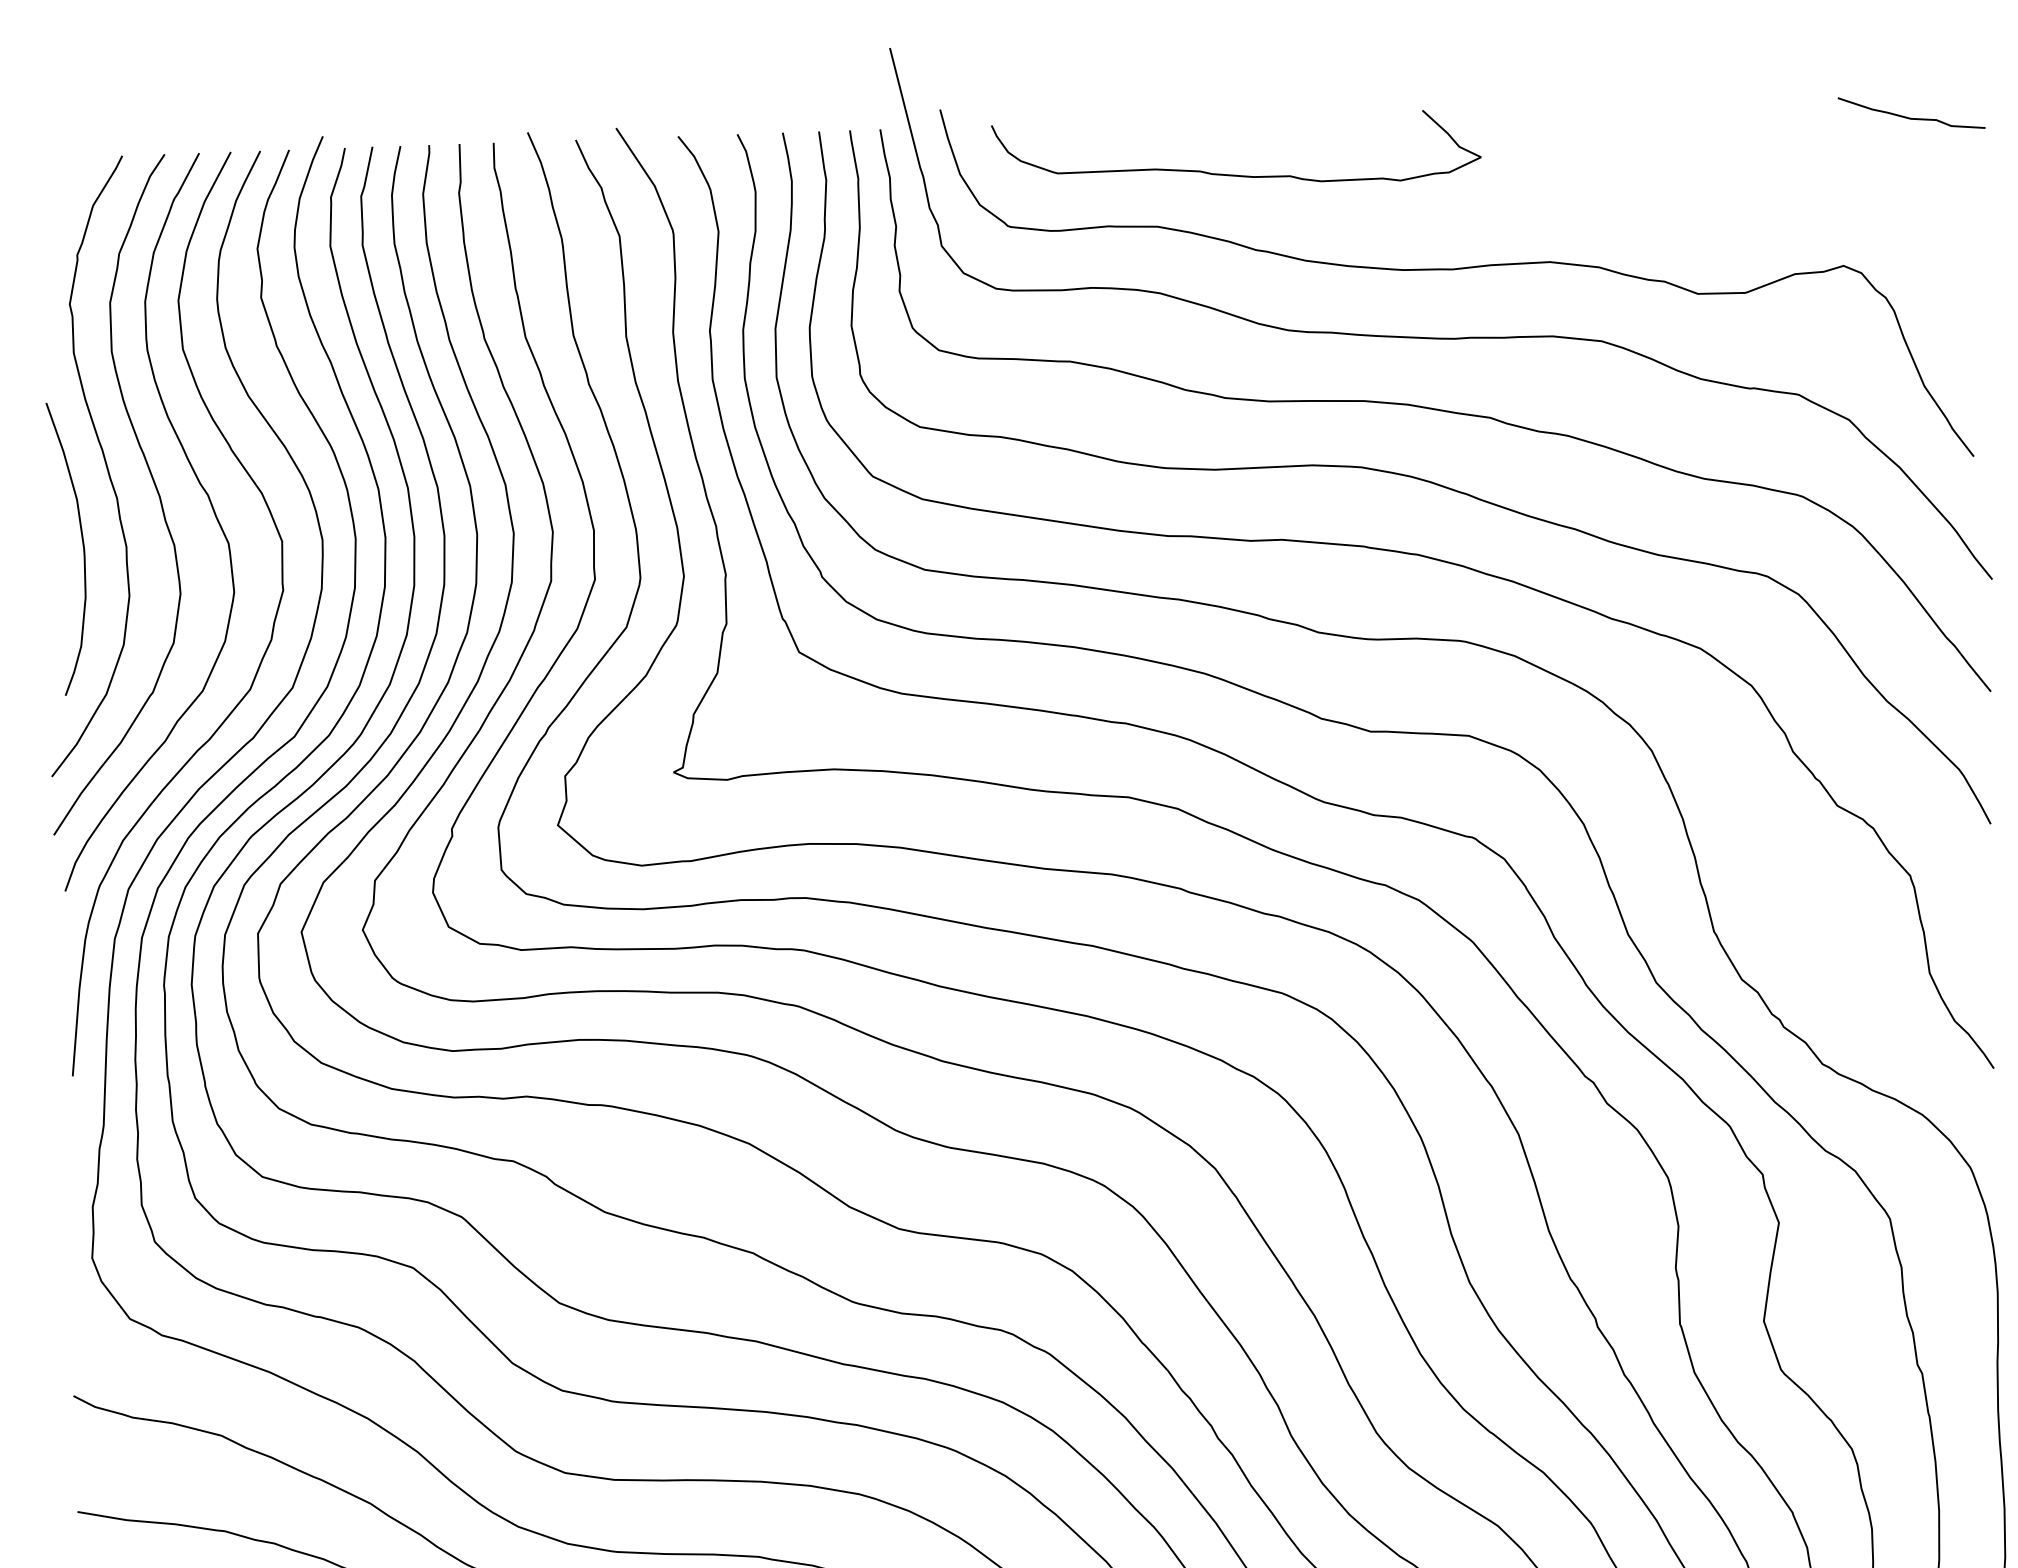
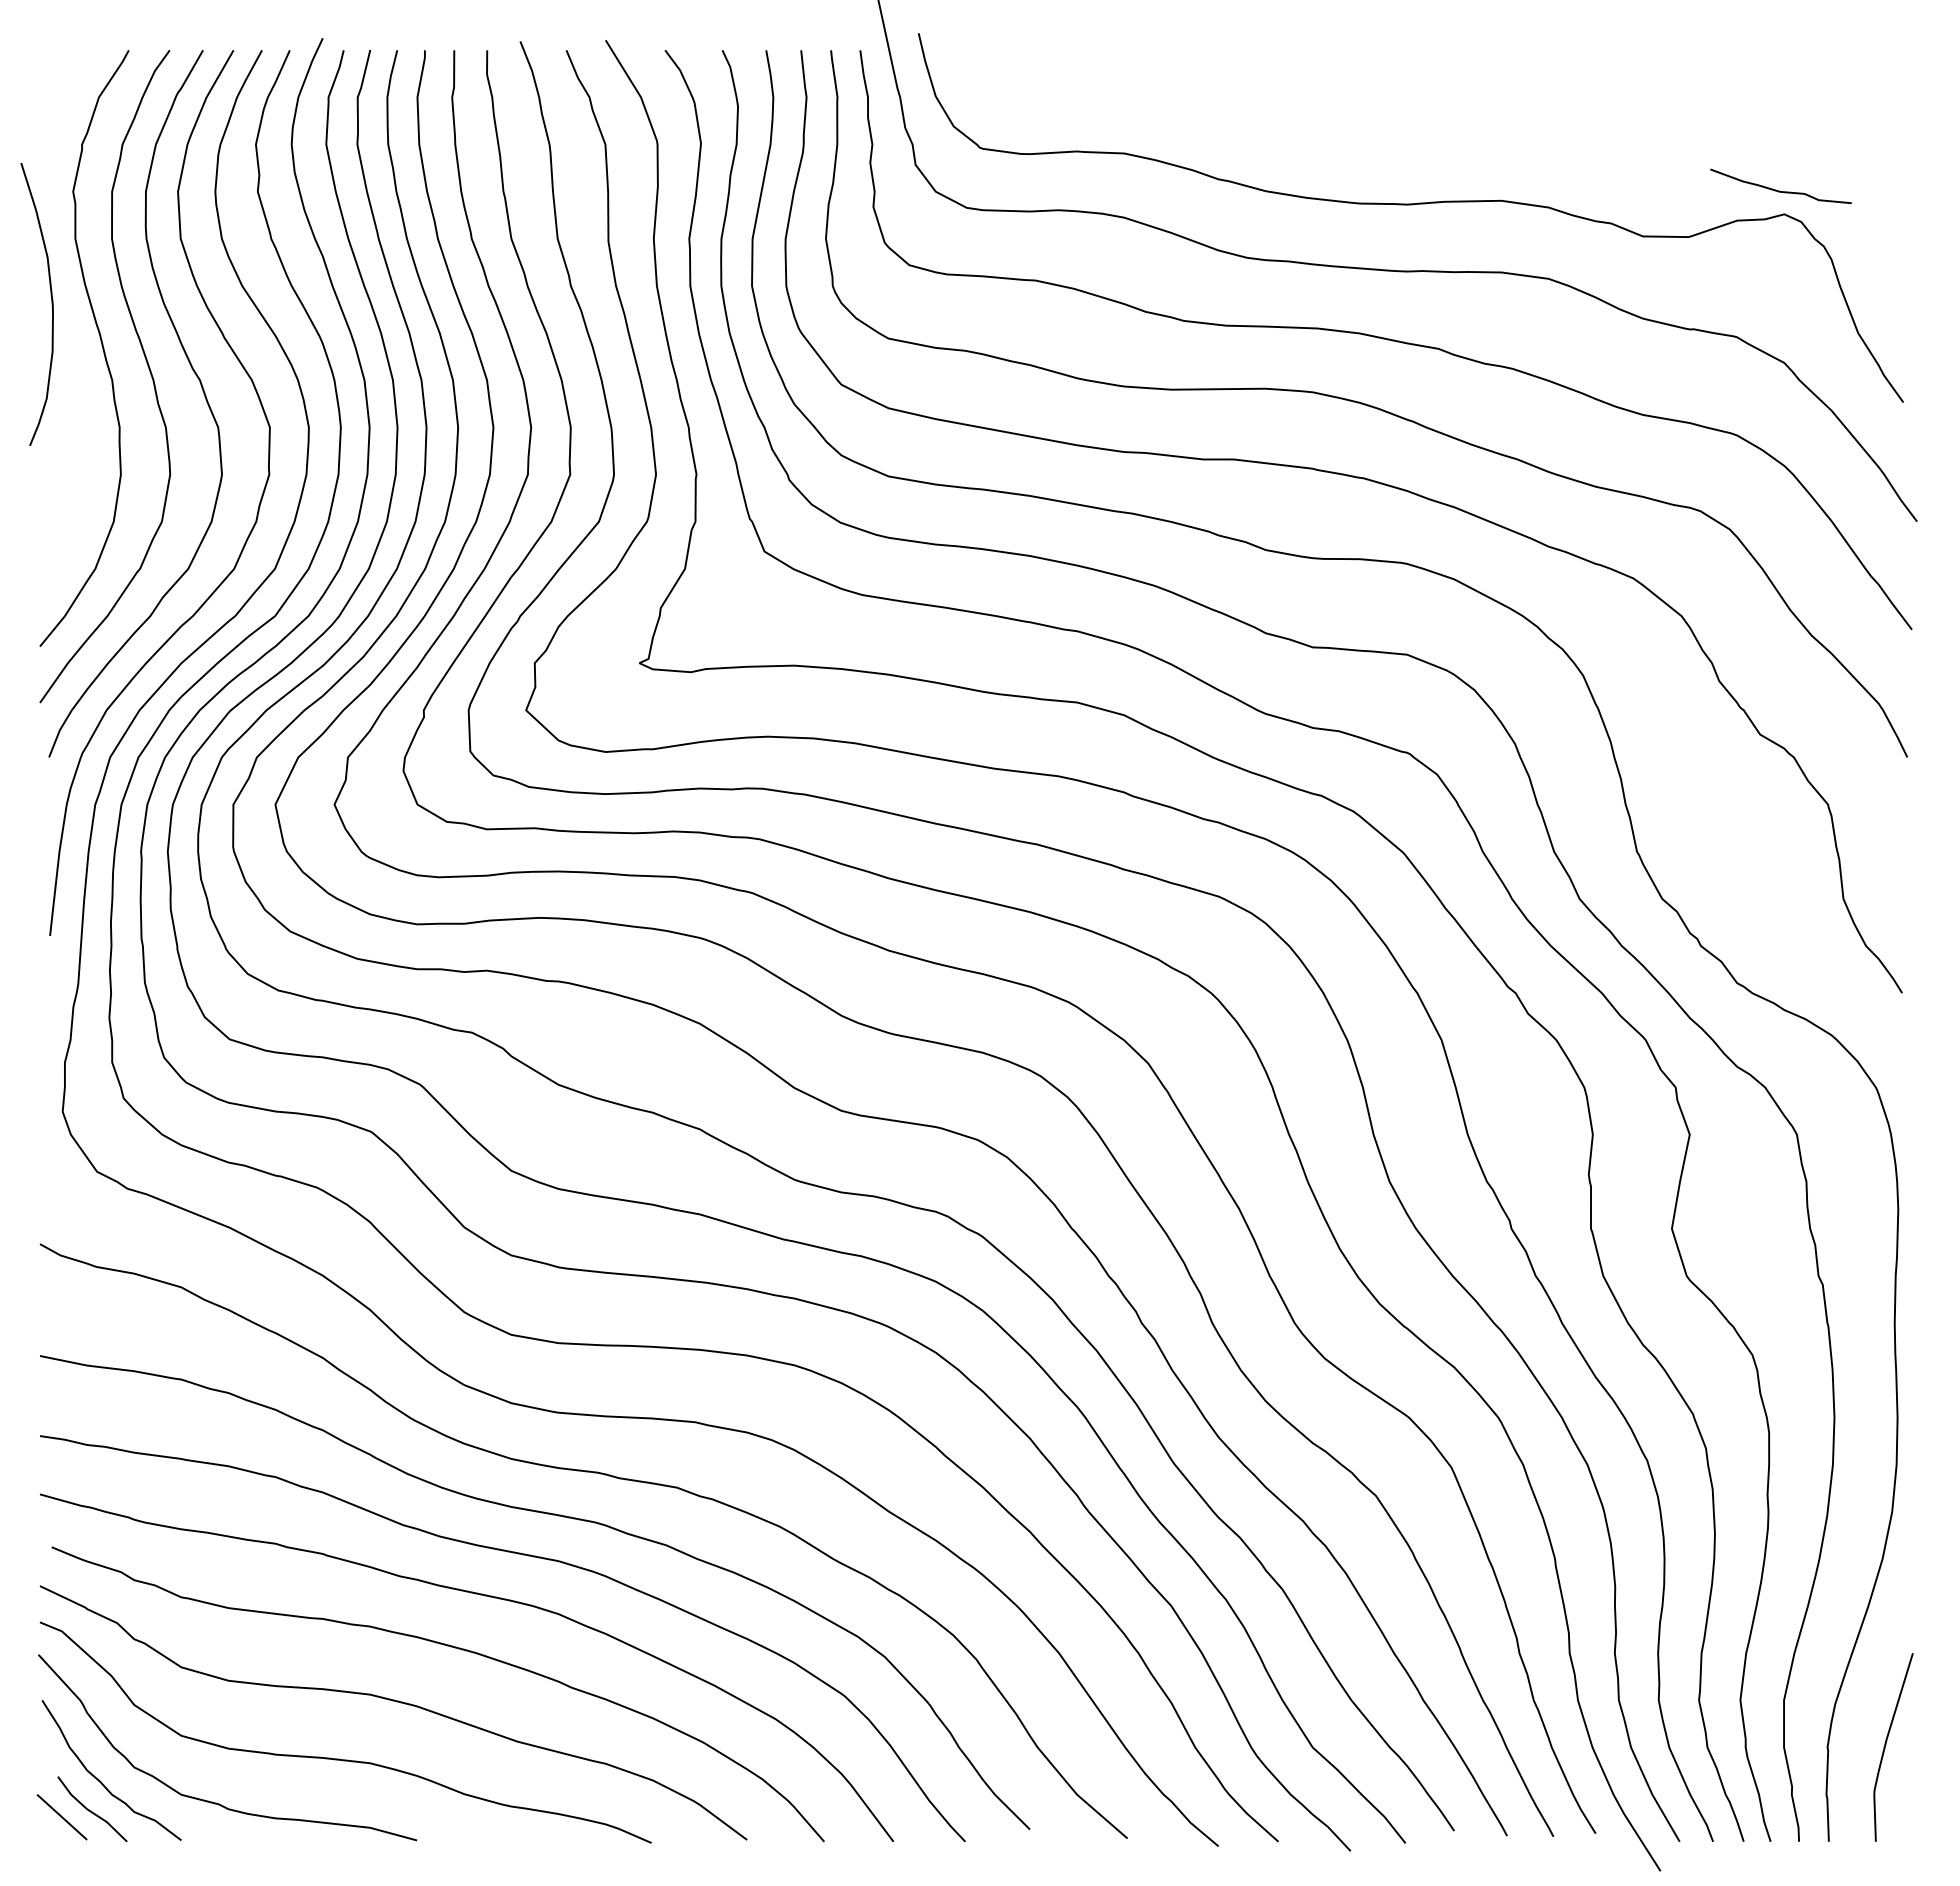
curve: (1910, 117) -> (1779, 190), moved
curve: (1233, 174) -> (1199, 105), removed
curve: (82, 548) -> (51, 304), moved

